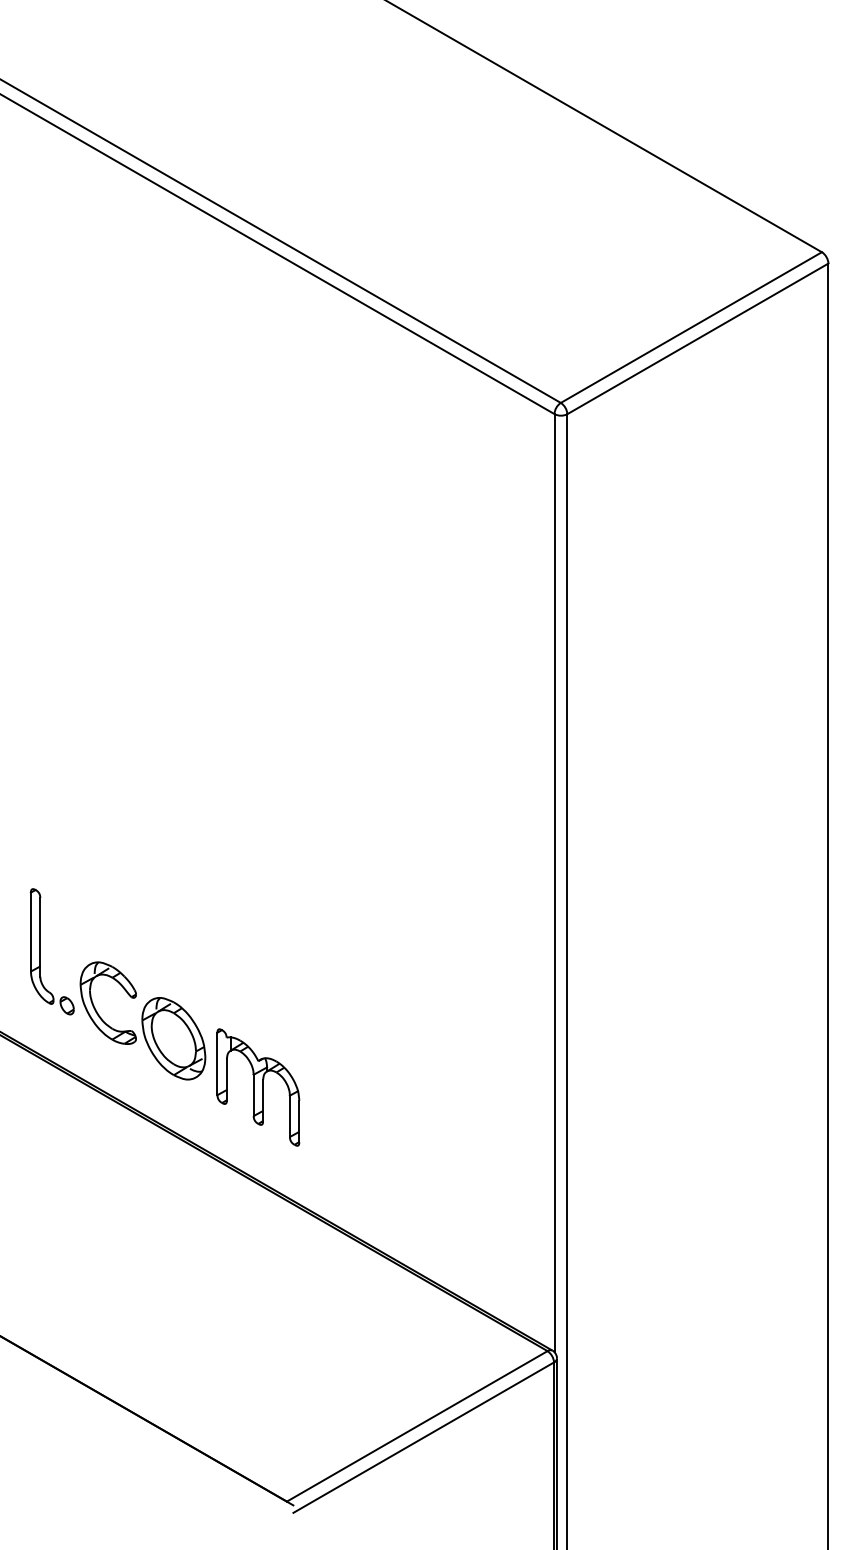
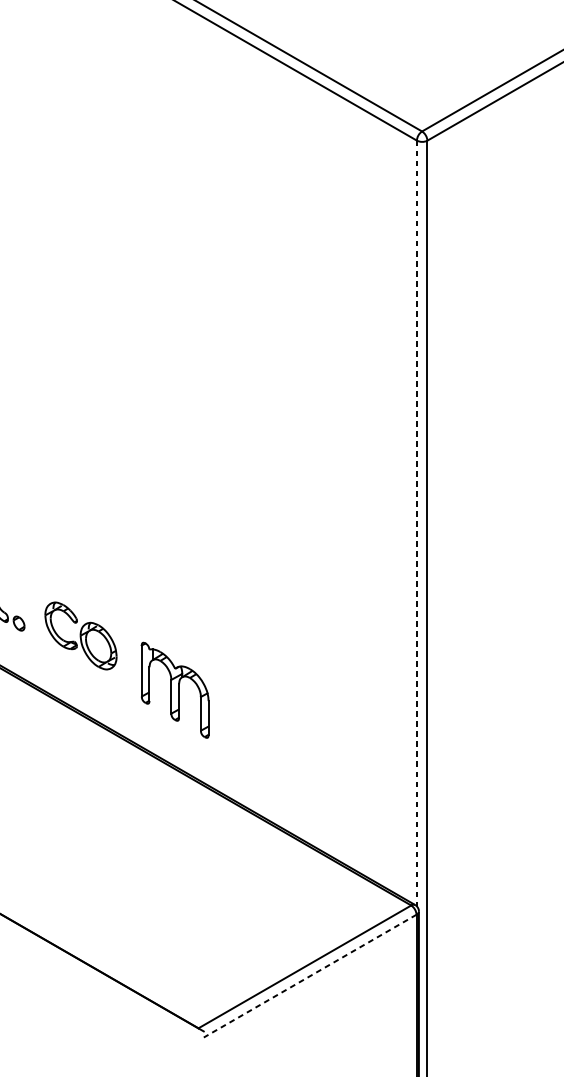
line: (554, 883) -> (416, 523), solid -> dashed
part: (142, 1020) -> (80, 635), size x0.7
line: (423, 1437) -> (309, 976), solid -> dashed

